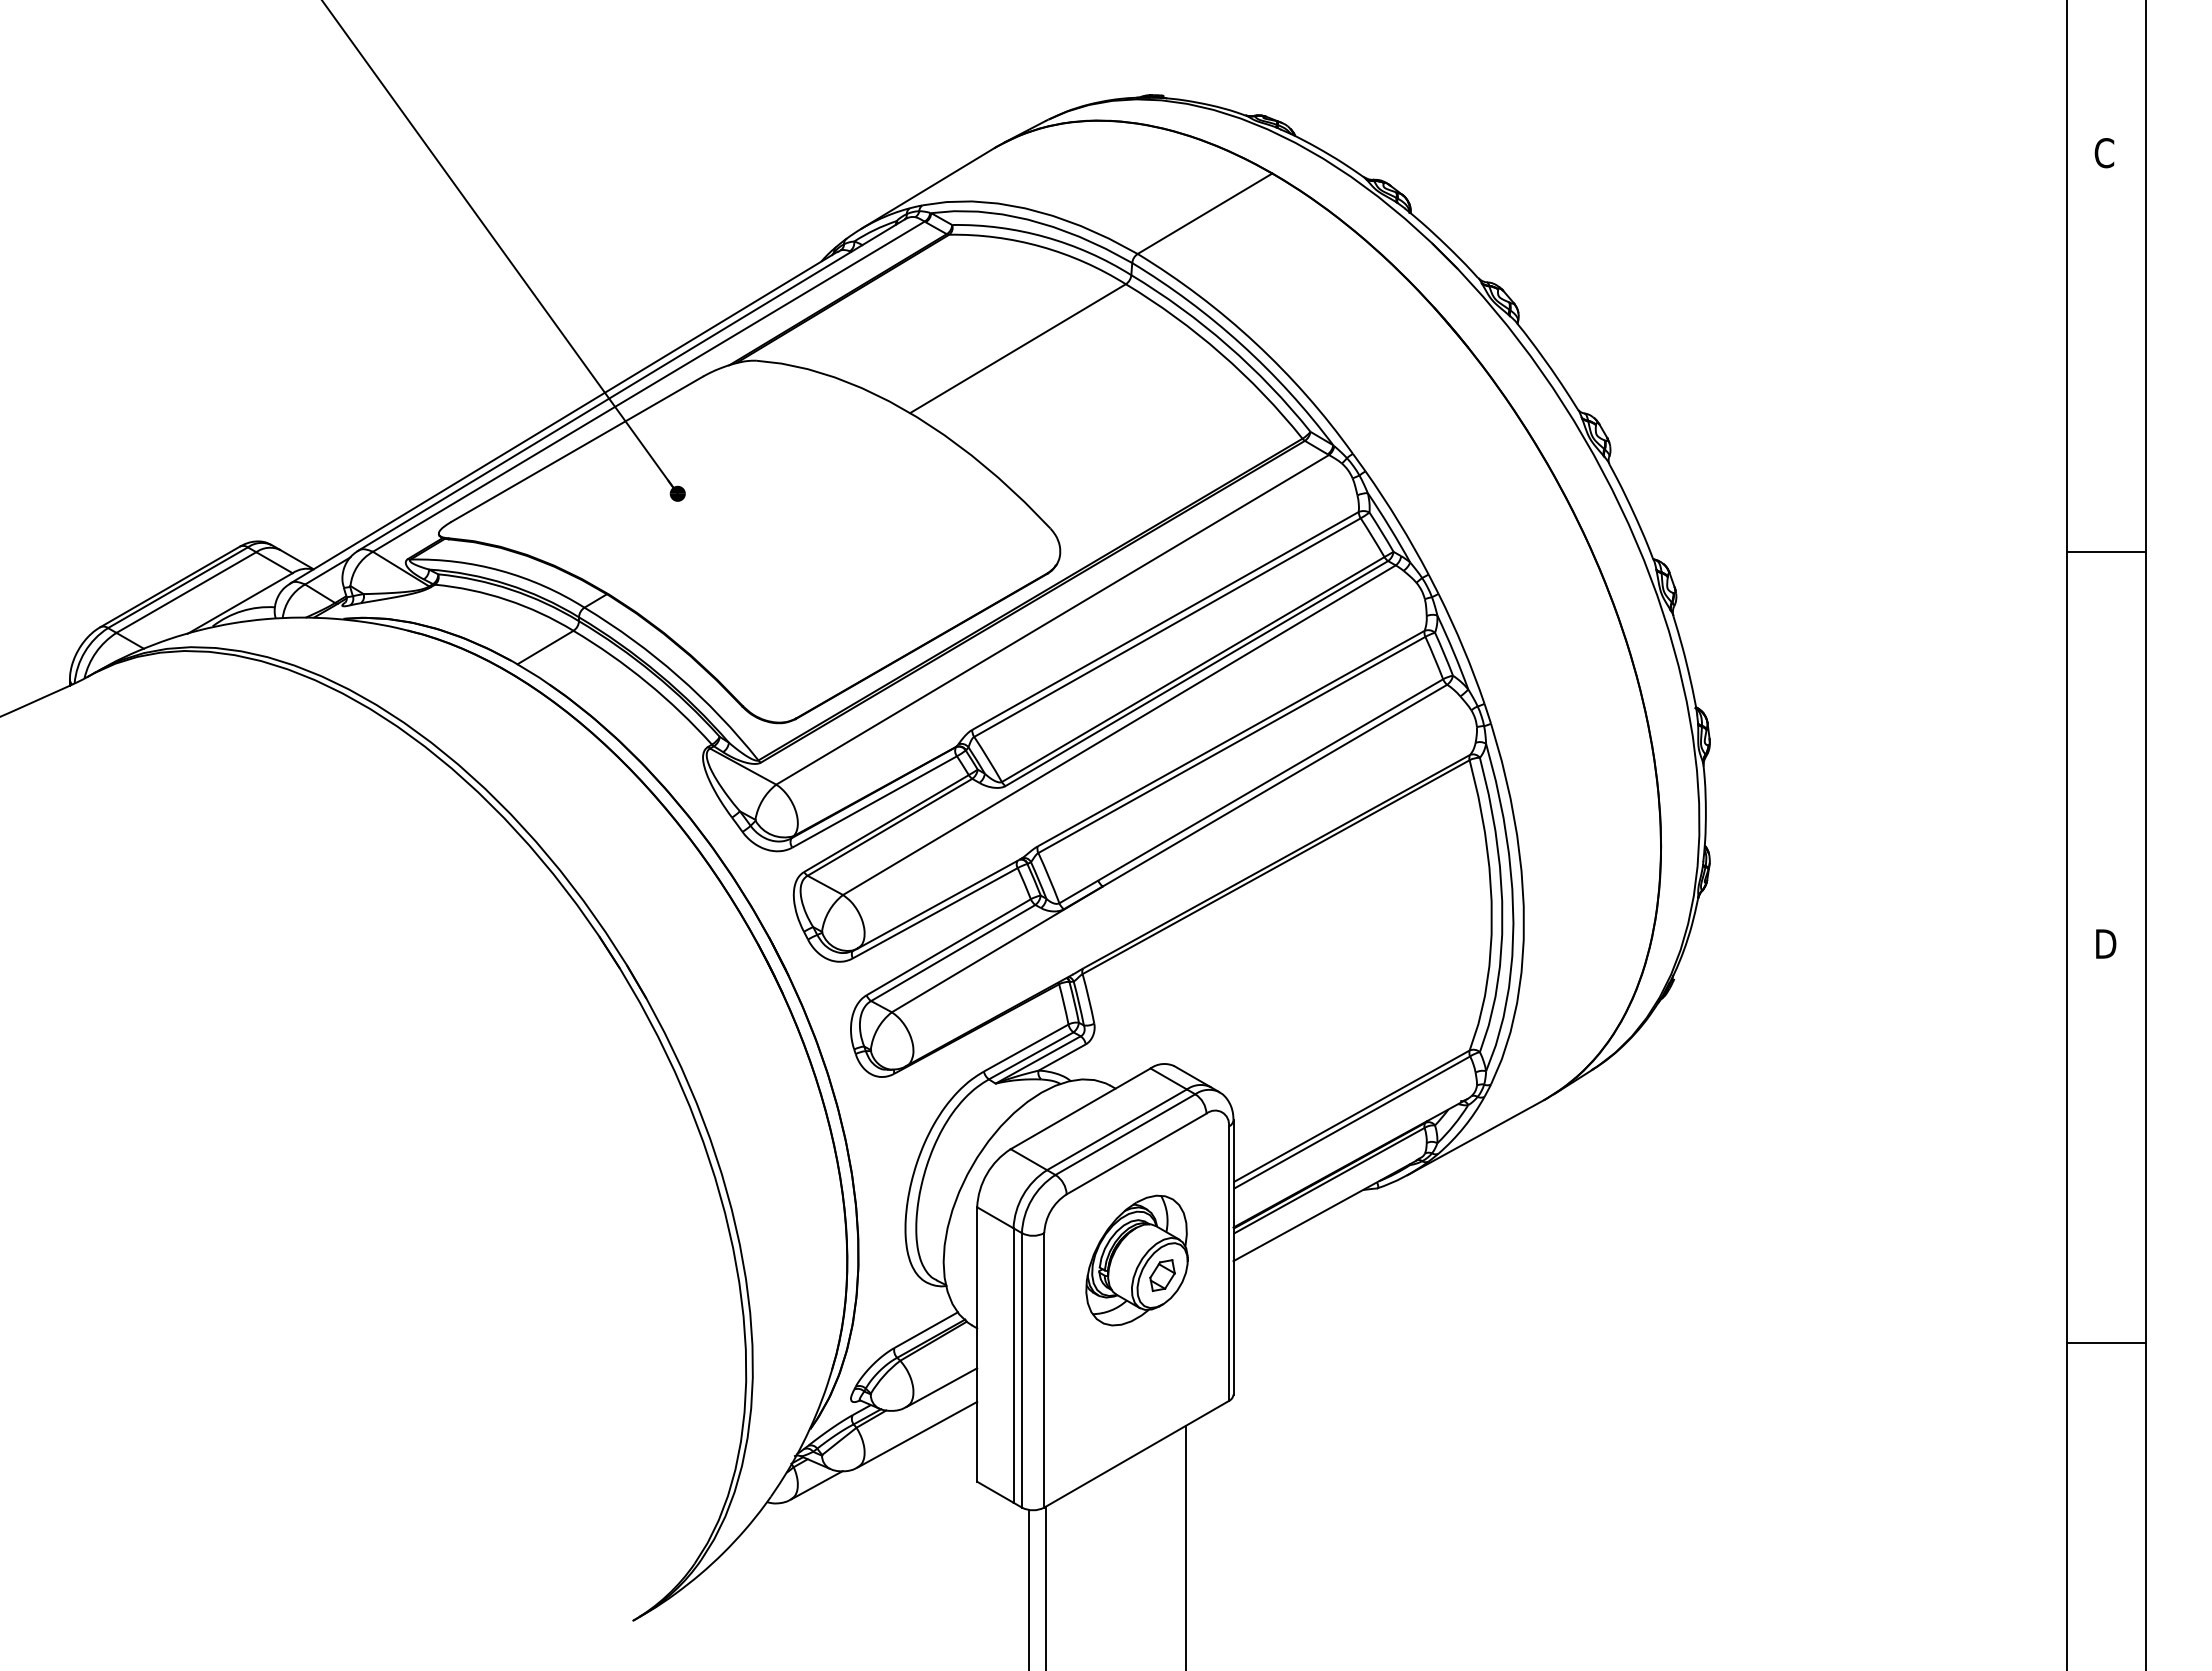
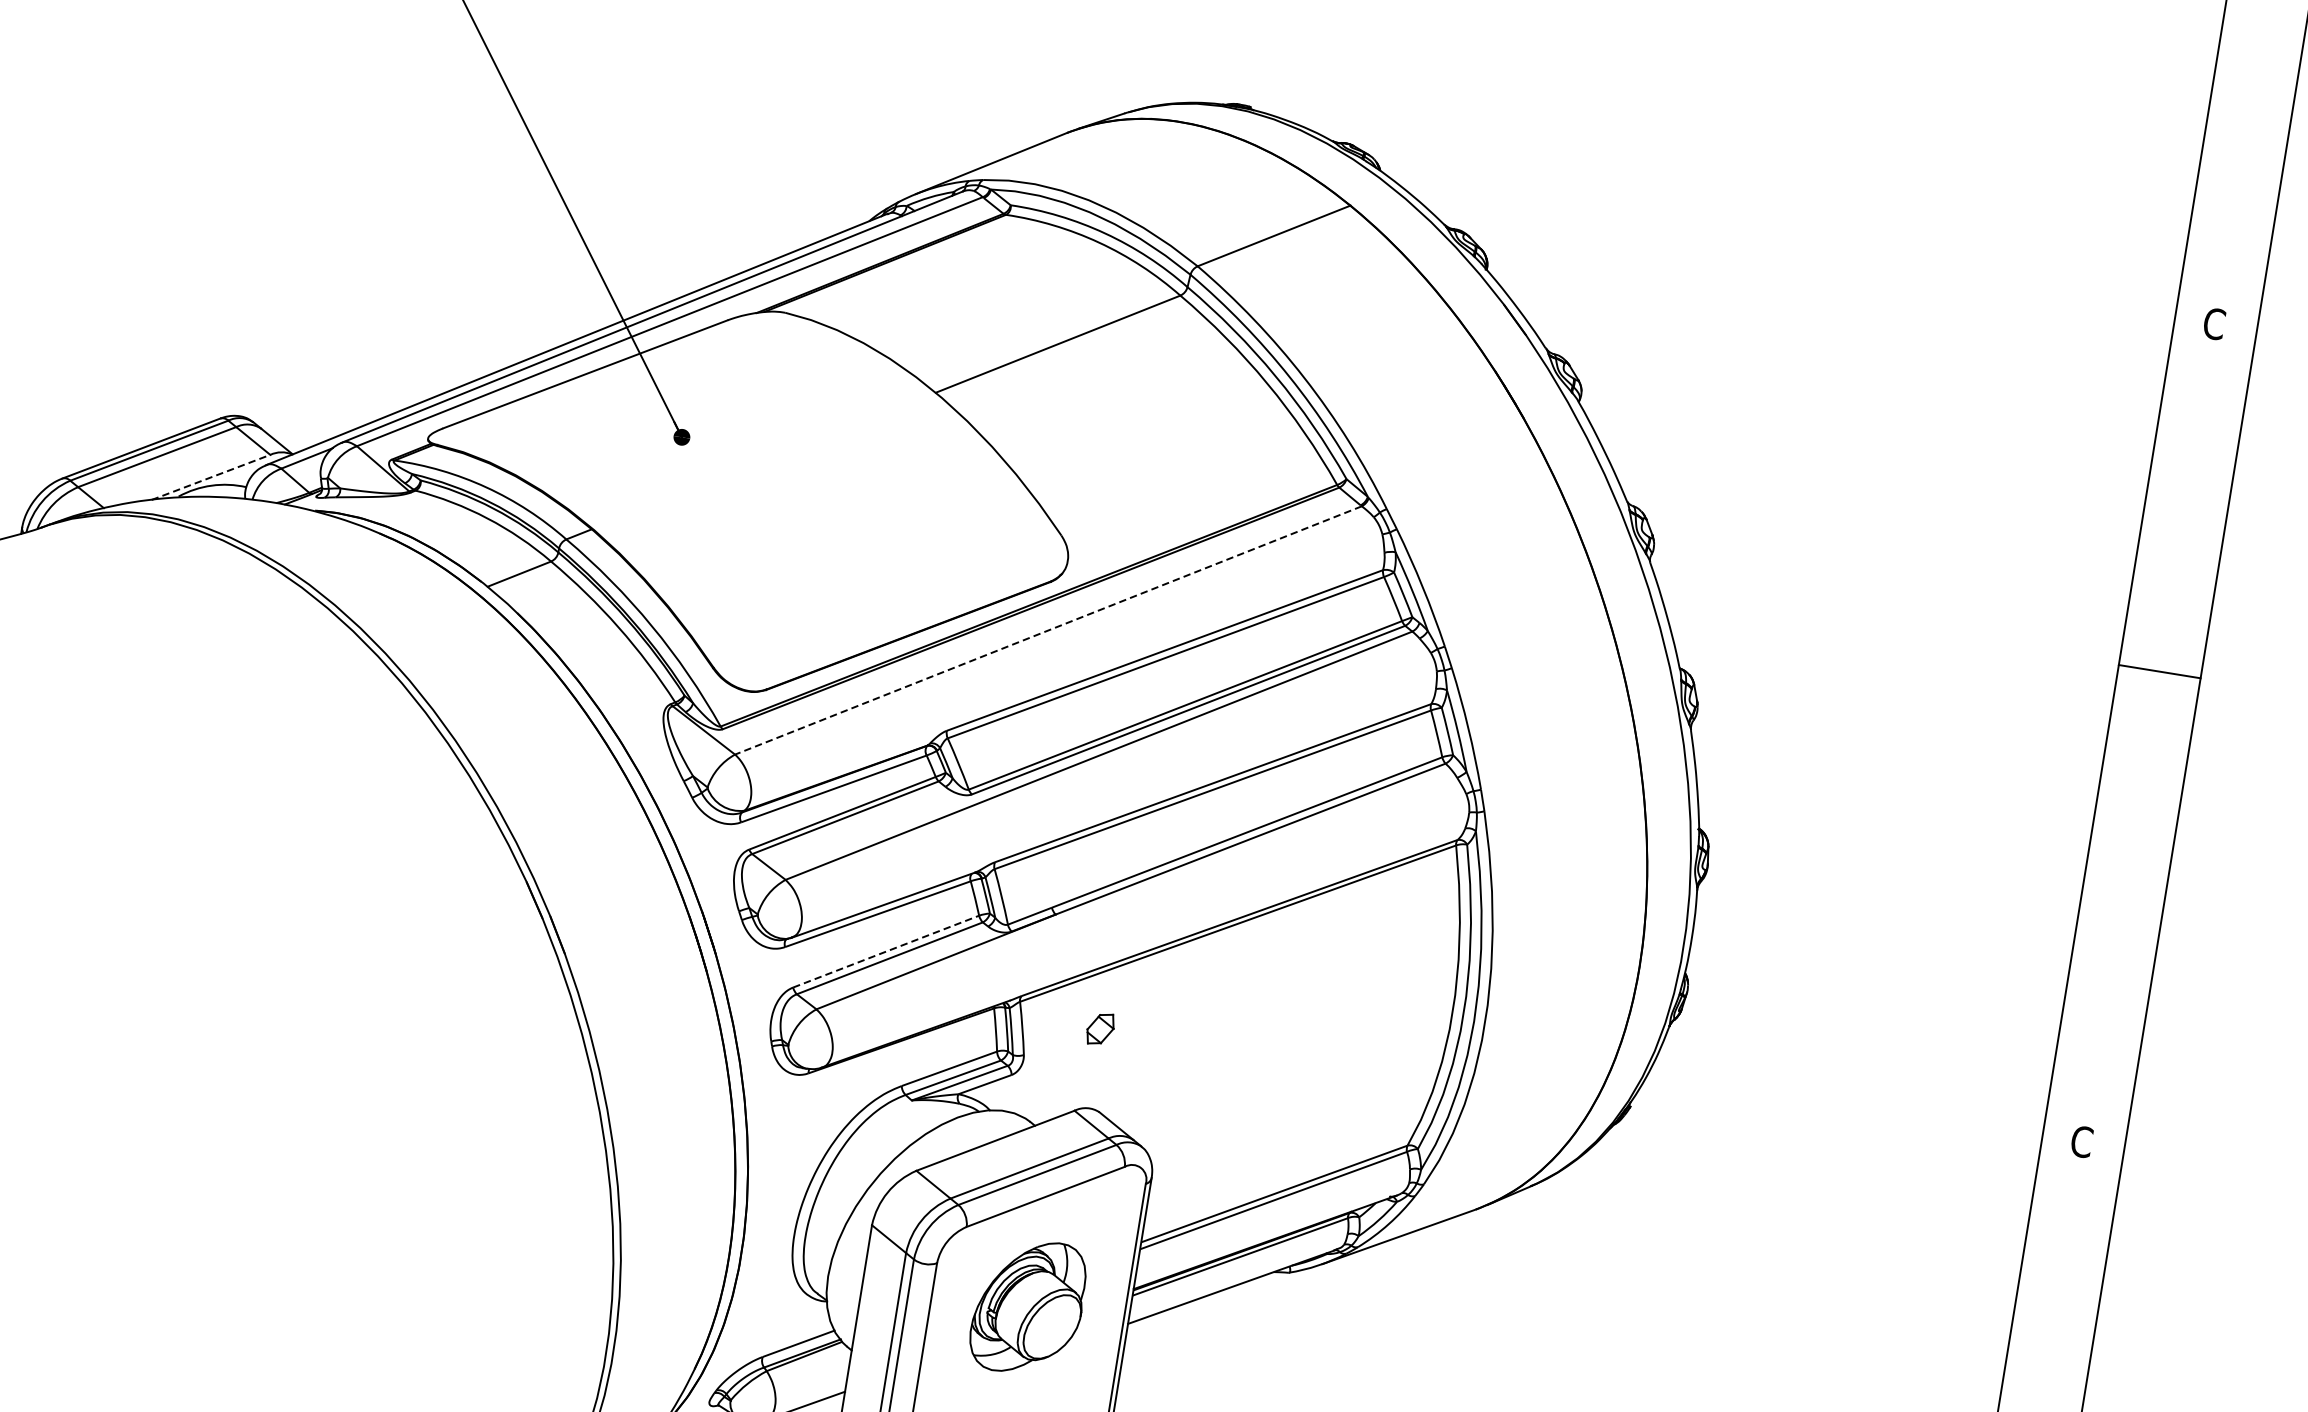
line: (2105, 552) -> (2159, 671), moved
line: (240, 603) -> (211, 477), solid -> dashed
line: (1052, 619) -> (1048, 630), solid -> dashed
text: (2105, 944) -> (2082, 1142), D -> C
line: (947, 948) -> (884, 952), solid -> dashed
part: (1162, 1275) -> (1100, 1029), moved

